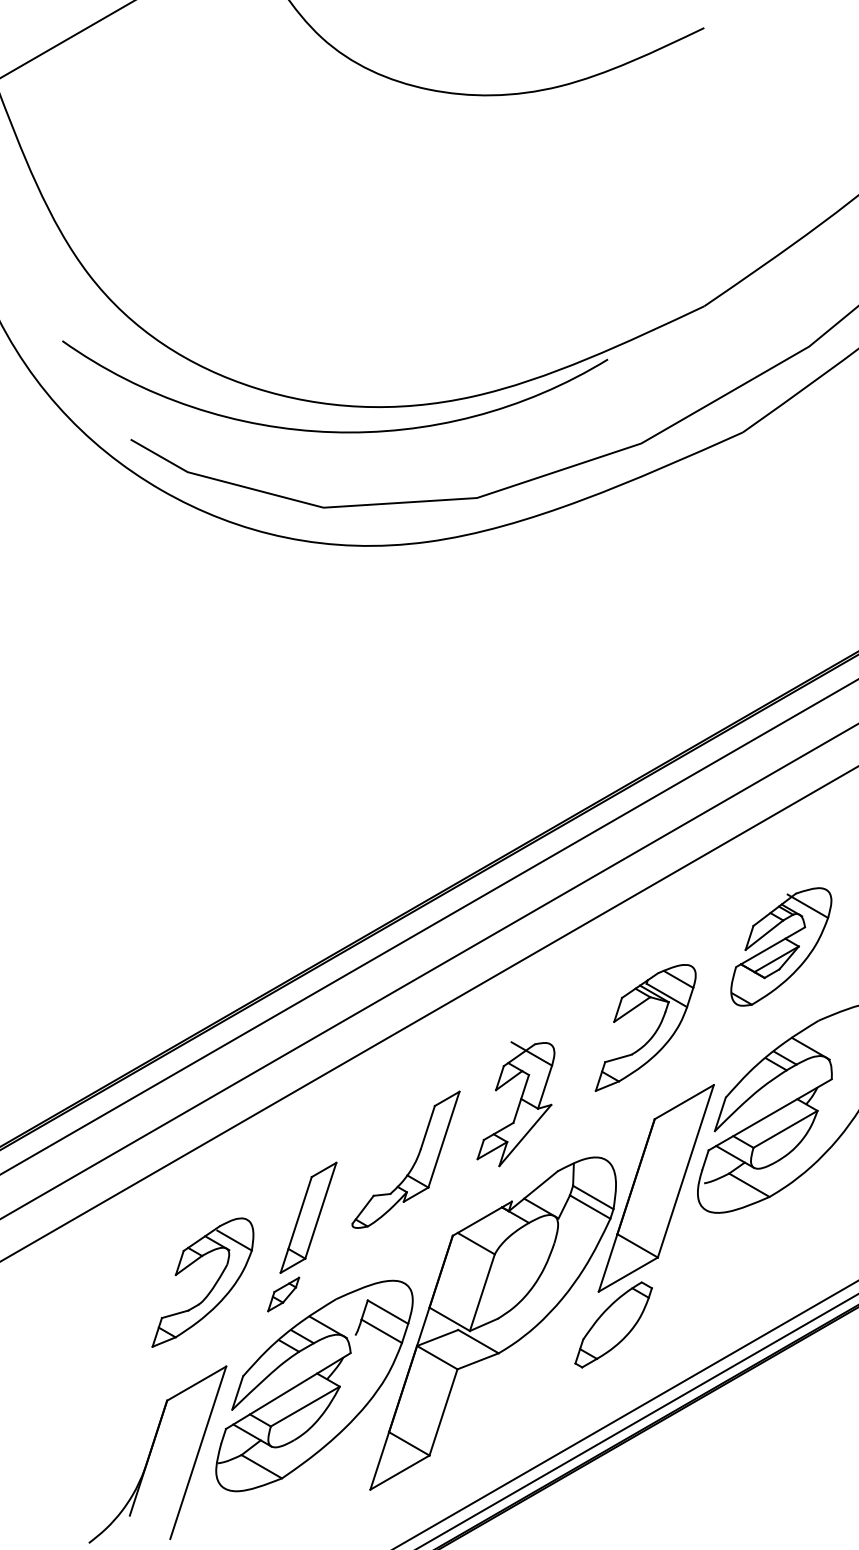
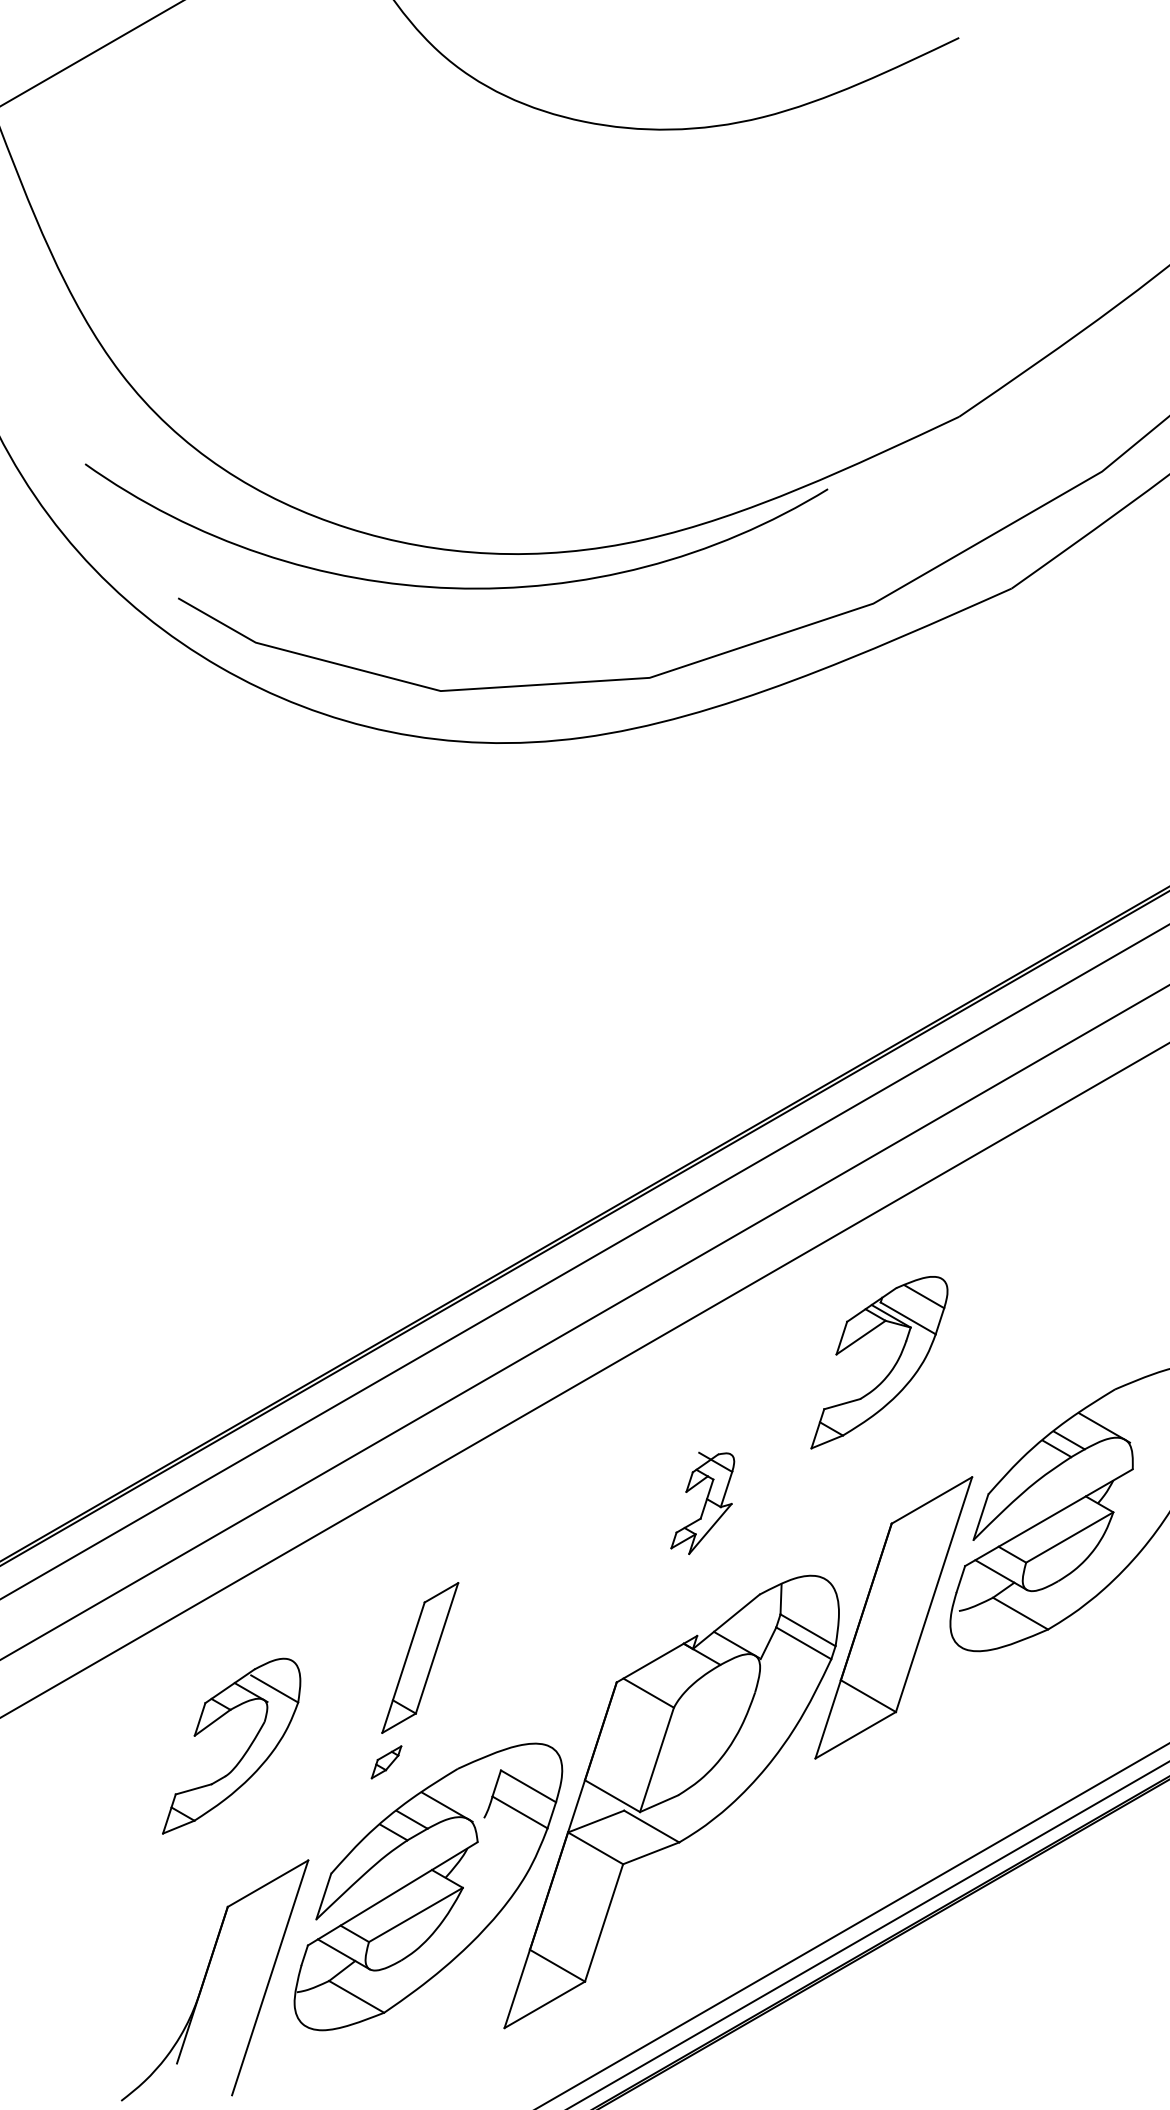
part: (781, 946) -> (1064, 1288), removed
part: (653, 1033) -> (889, 1370), moved
part: (515, 1104) -> (702, 1503), size x0.6
part: (413, 1163) -> (563, 1583), removed
part: (211, 1288) -> (243, 1754), moved
part: (283, 1294) -> (386, 1762), size x0.7
part: (613, 1324) -> (835, 1803), removed

